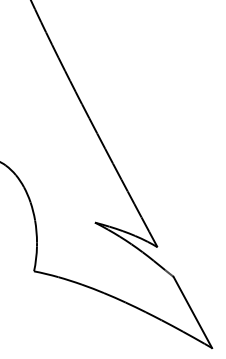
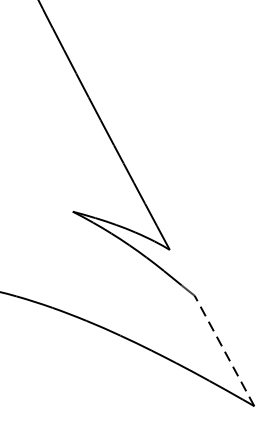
line: (192, 312) -> (224, 351), solid -> dashed

